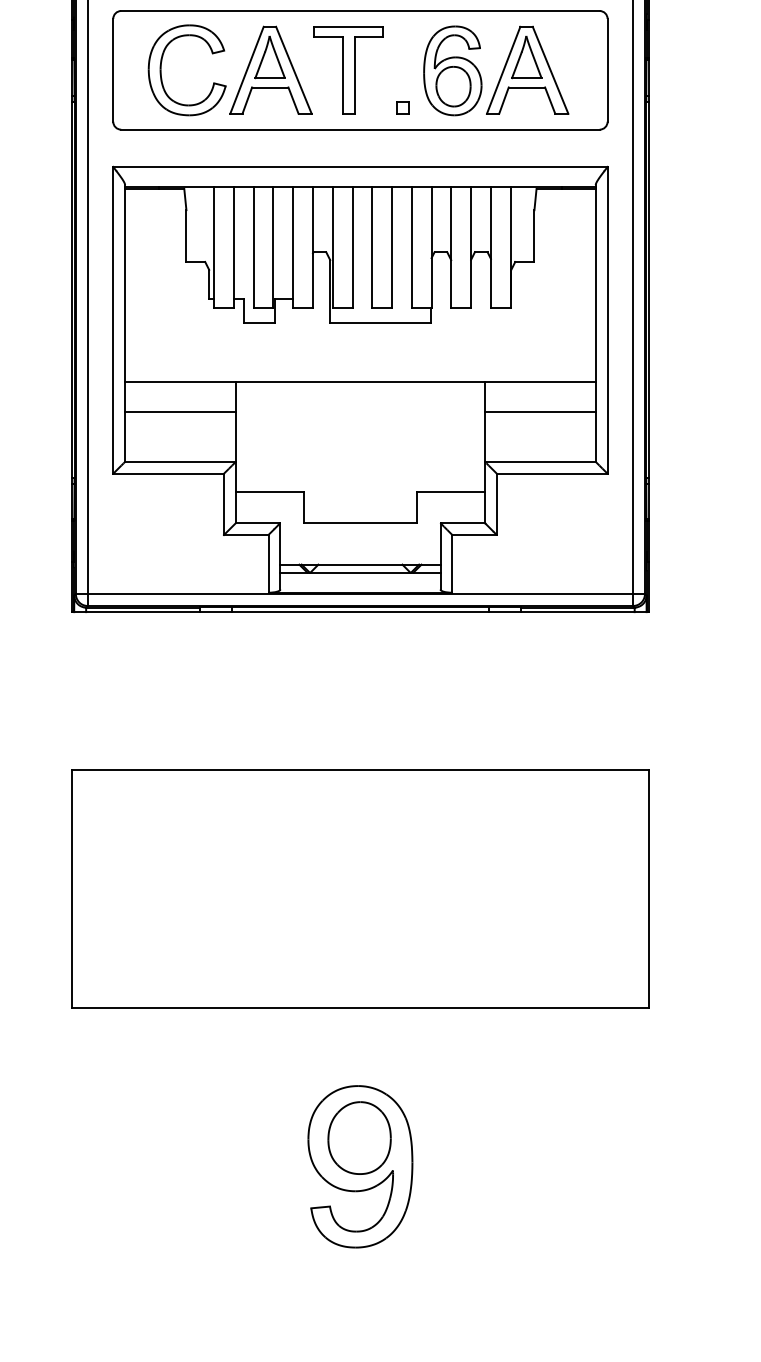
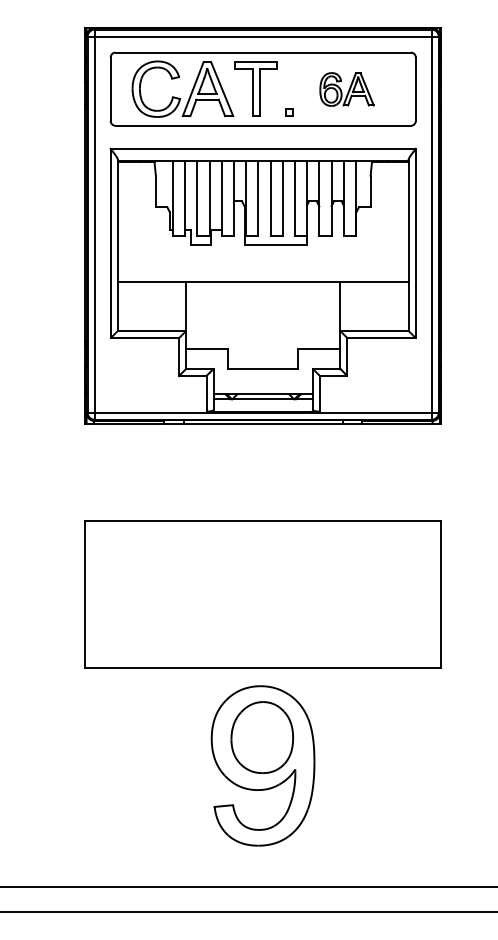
part: (495, 70) -> (346, 89), size x0.6
line: (180, 412) -> (152, 300), removed
line: (540, 412) -> (374, 300), removed
part: (360, 1166) -> (263, 765), size x1.6

